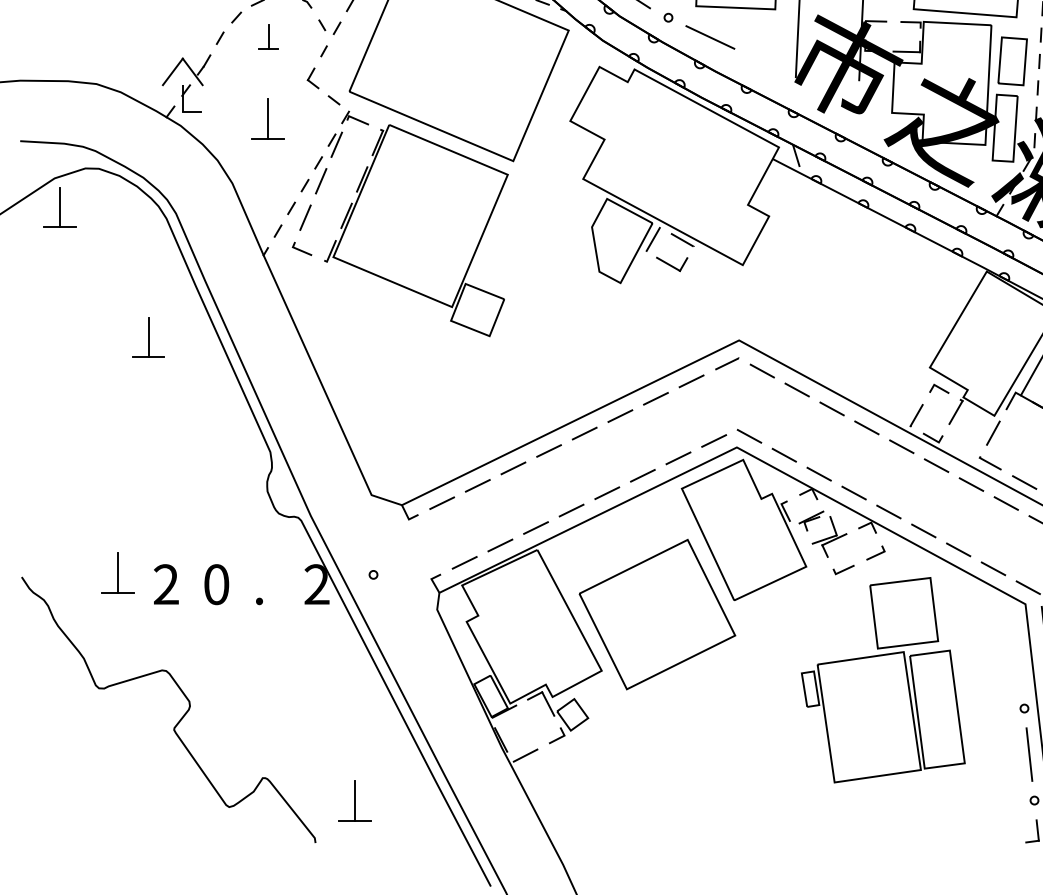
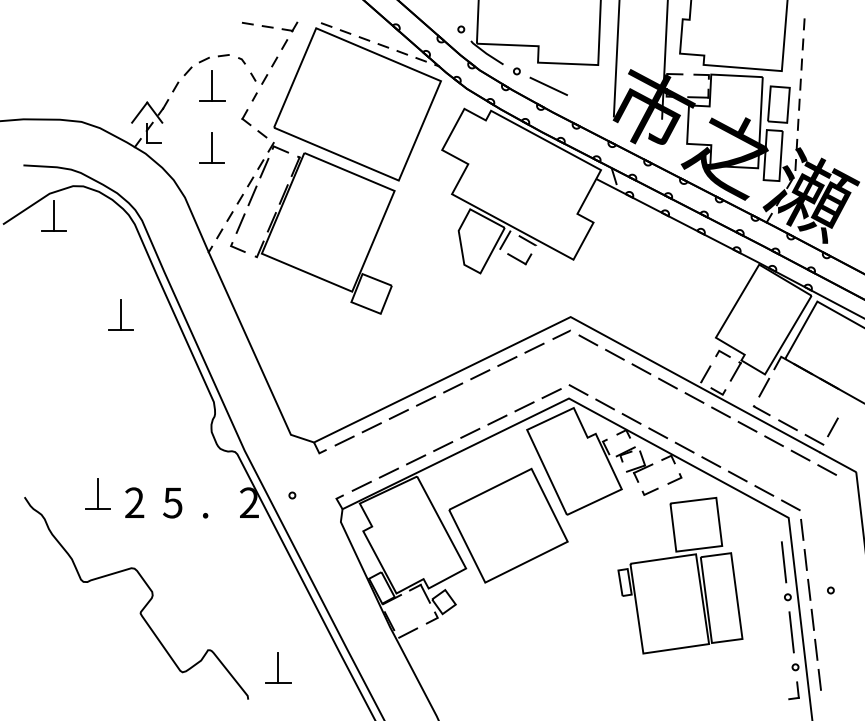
part: (268, 36) -> (212, 85), size x1.67
text: (216, 584) -> (172, 502), 0 -> 5
line: (1018, 662) -> (783, 562), added

